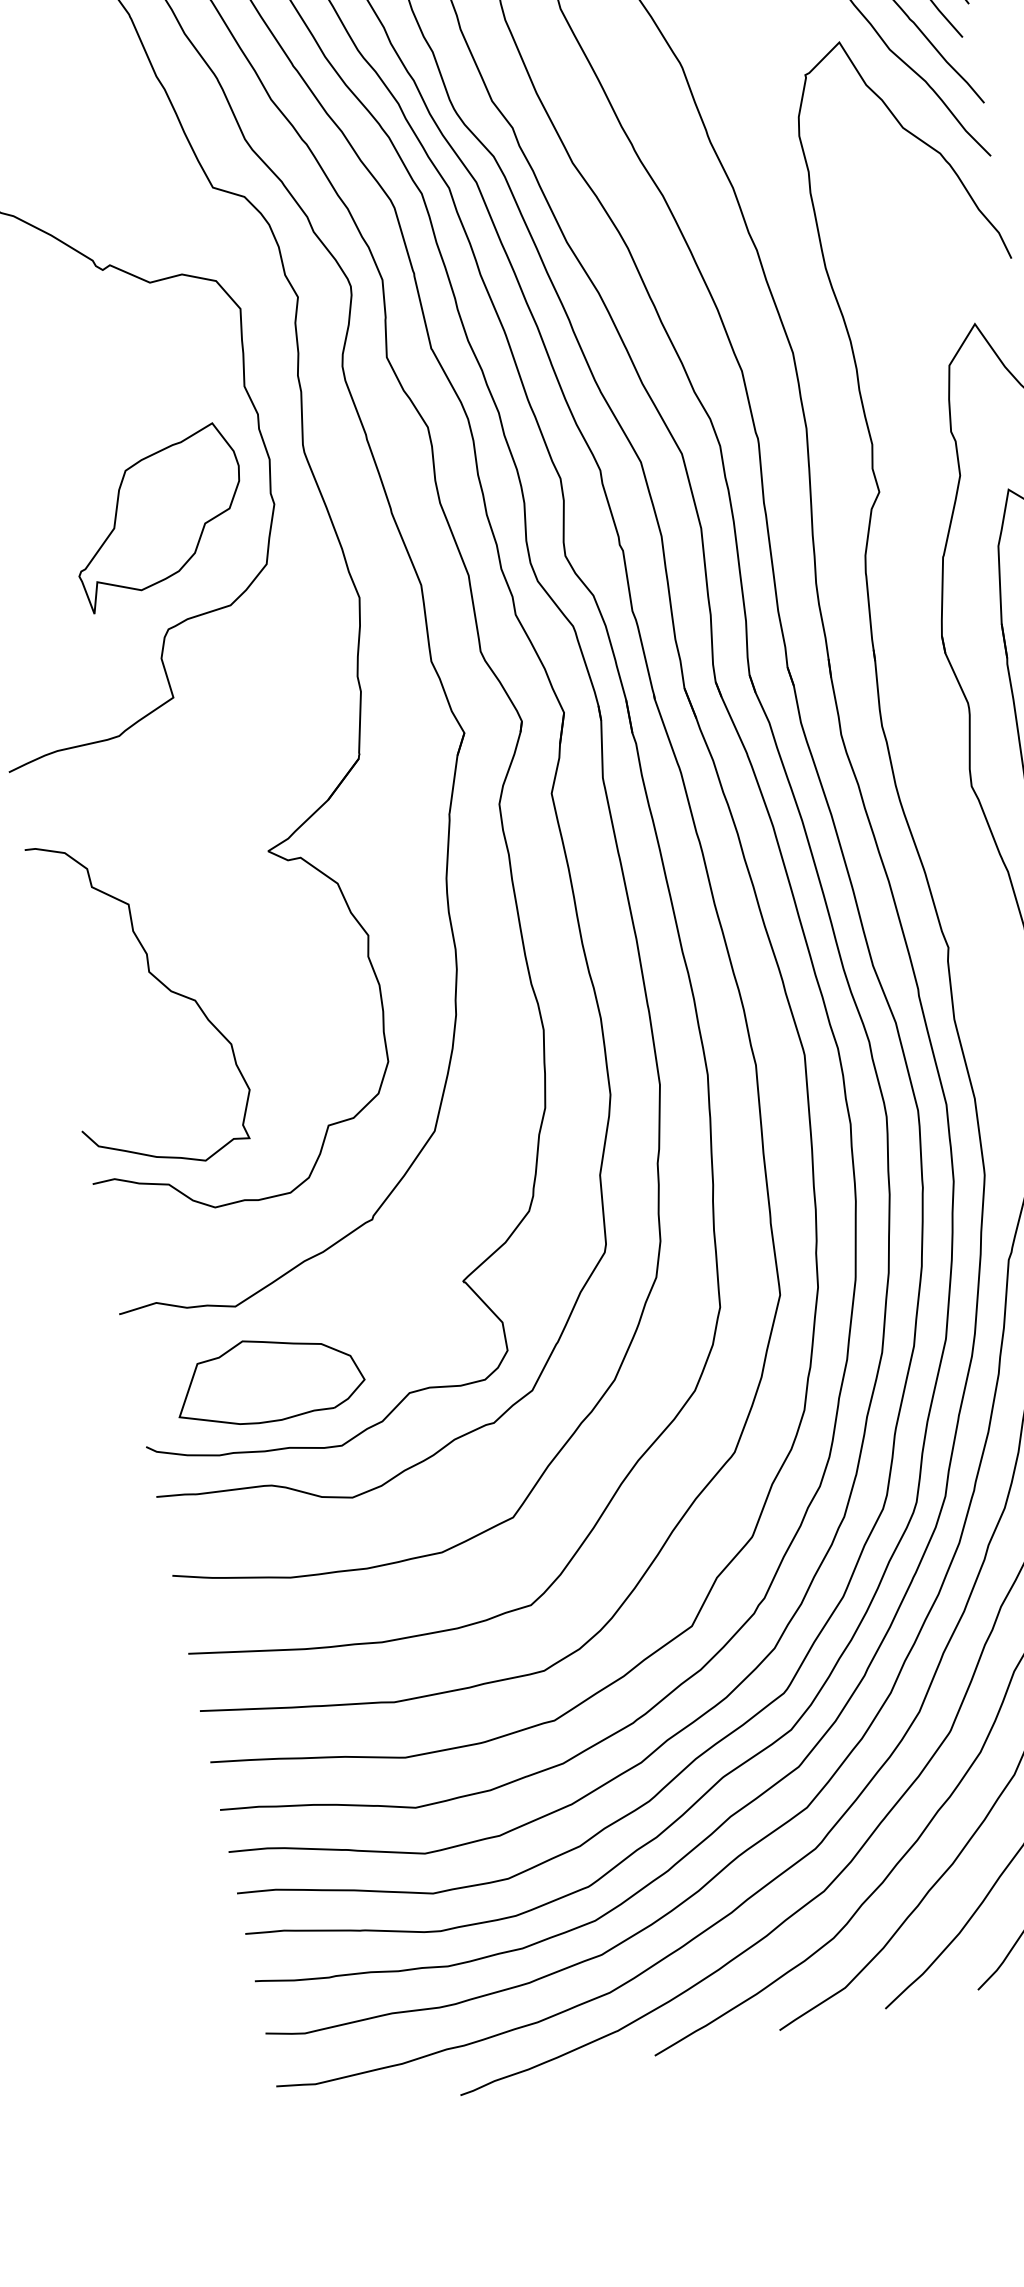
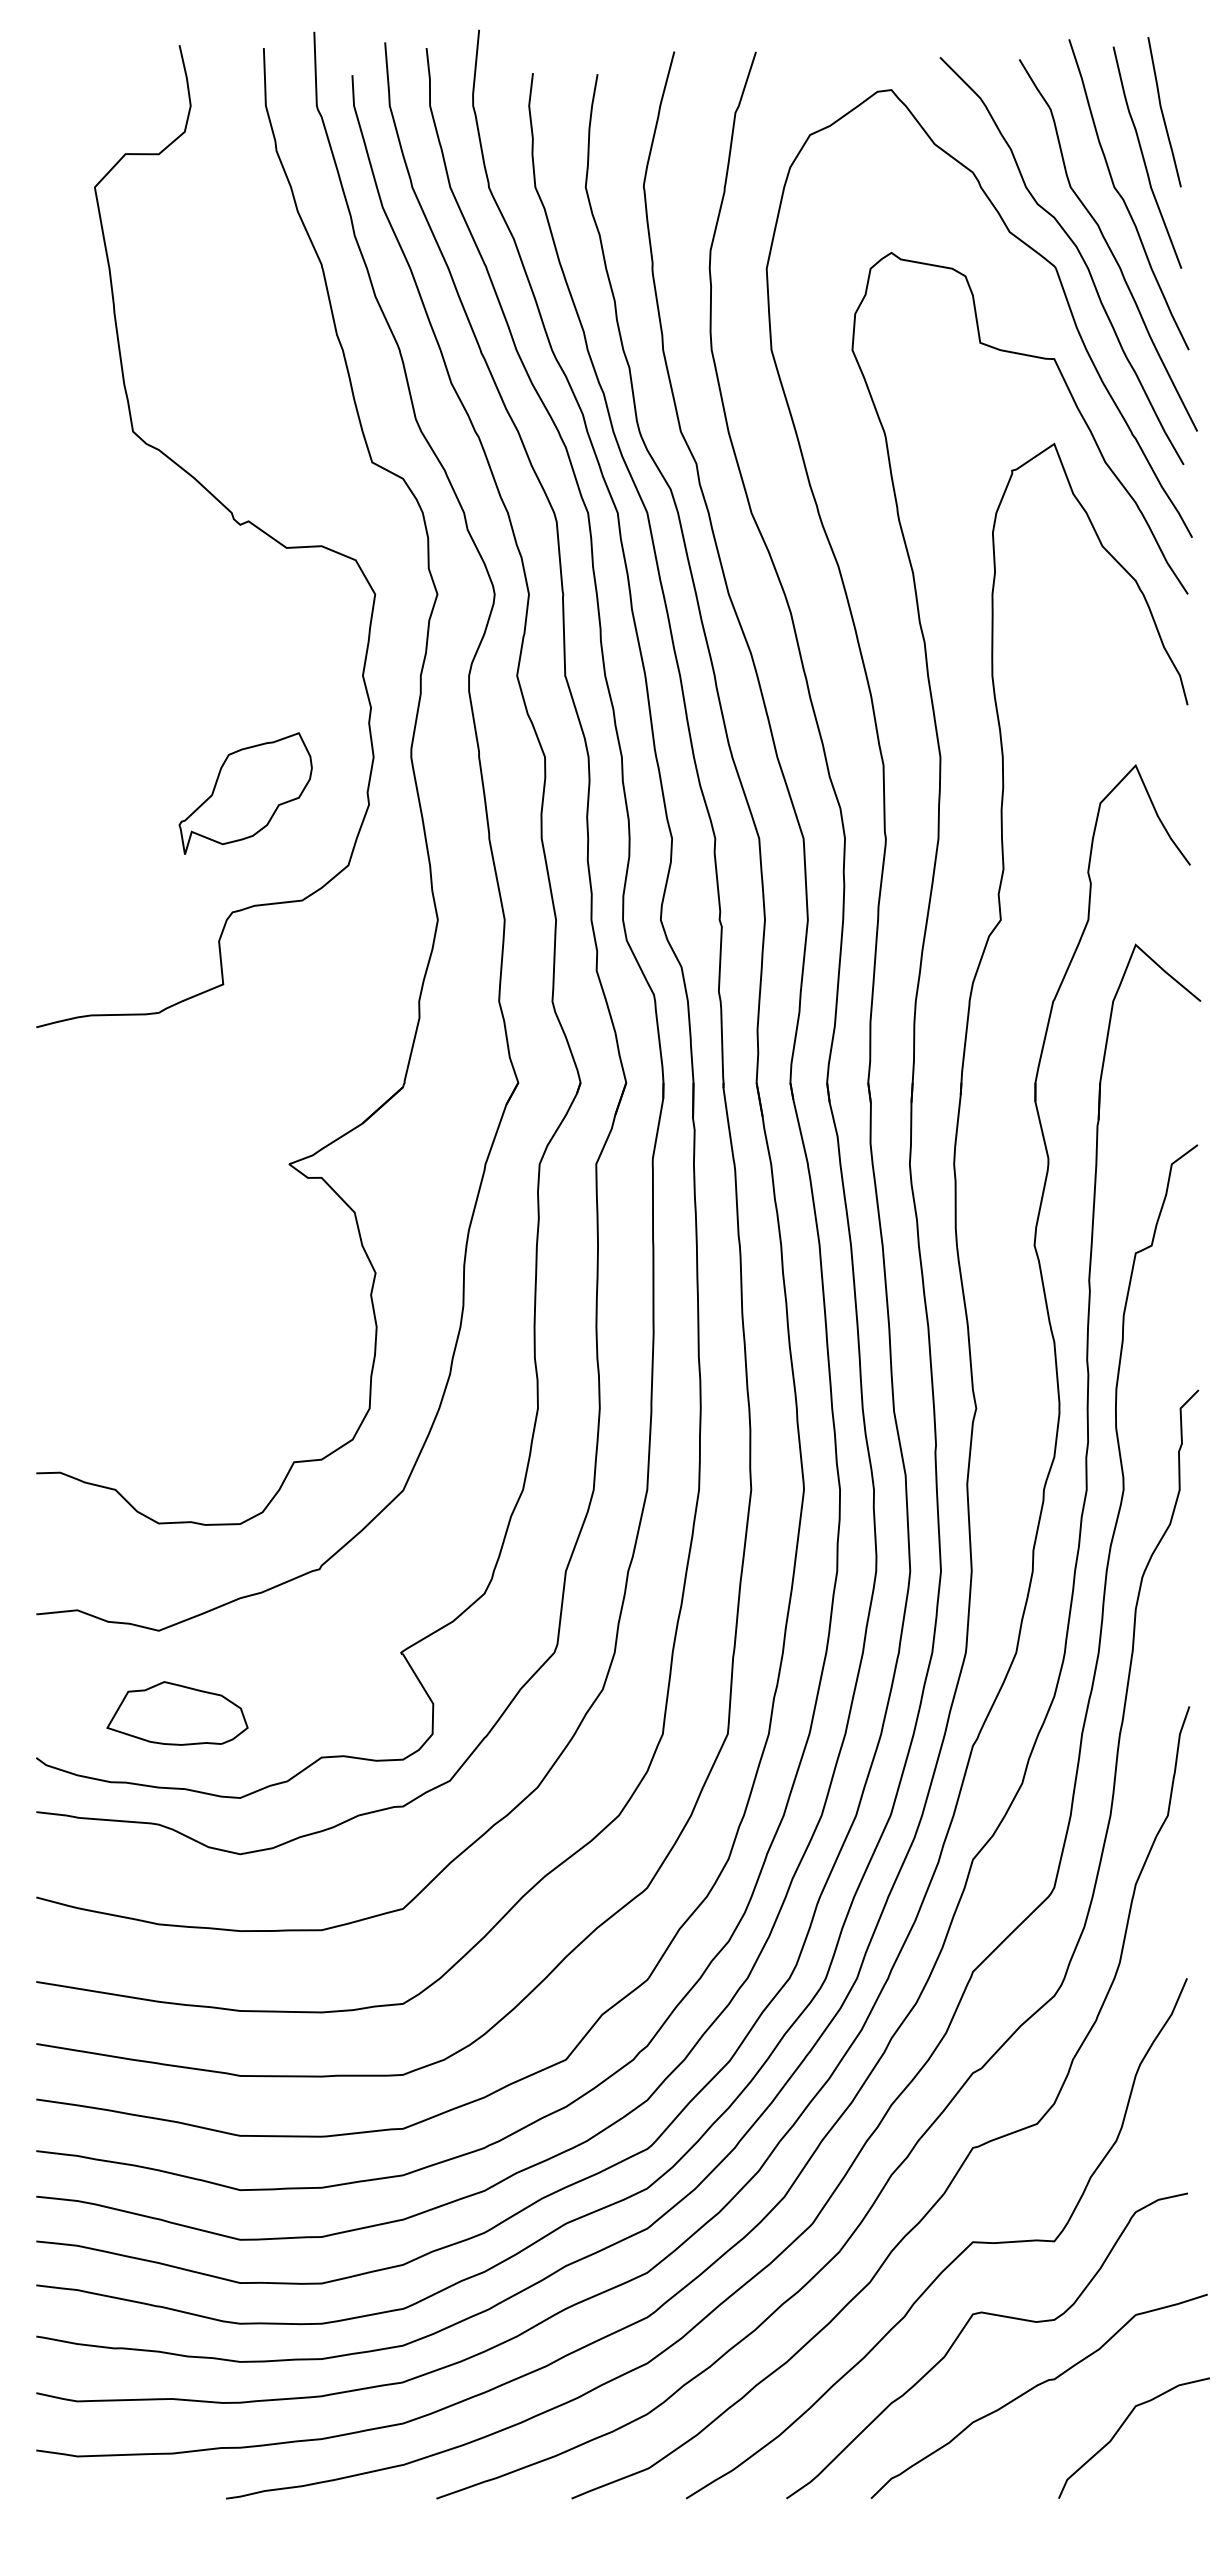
part: (158, 517) -> (245, 793), size x0.7
curve: (158, 981) -> (147, 1276), removed
part: (268, 1379) -> (177, 1713), size x0.7

